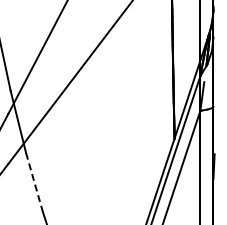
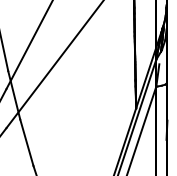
line: (34, 182) -> (26, 142), dashed -> solid

